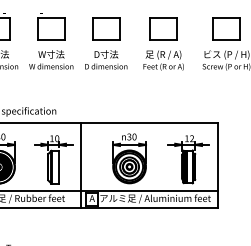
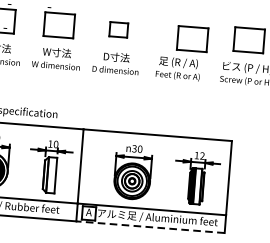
part: (106, 28) -> (119, 29), size x0.6
part: (163, 28) -> (192, 38), moved
line: (149, 207) -> (150, 227), solid -> dashed

